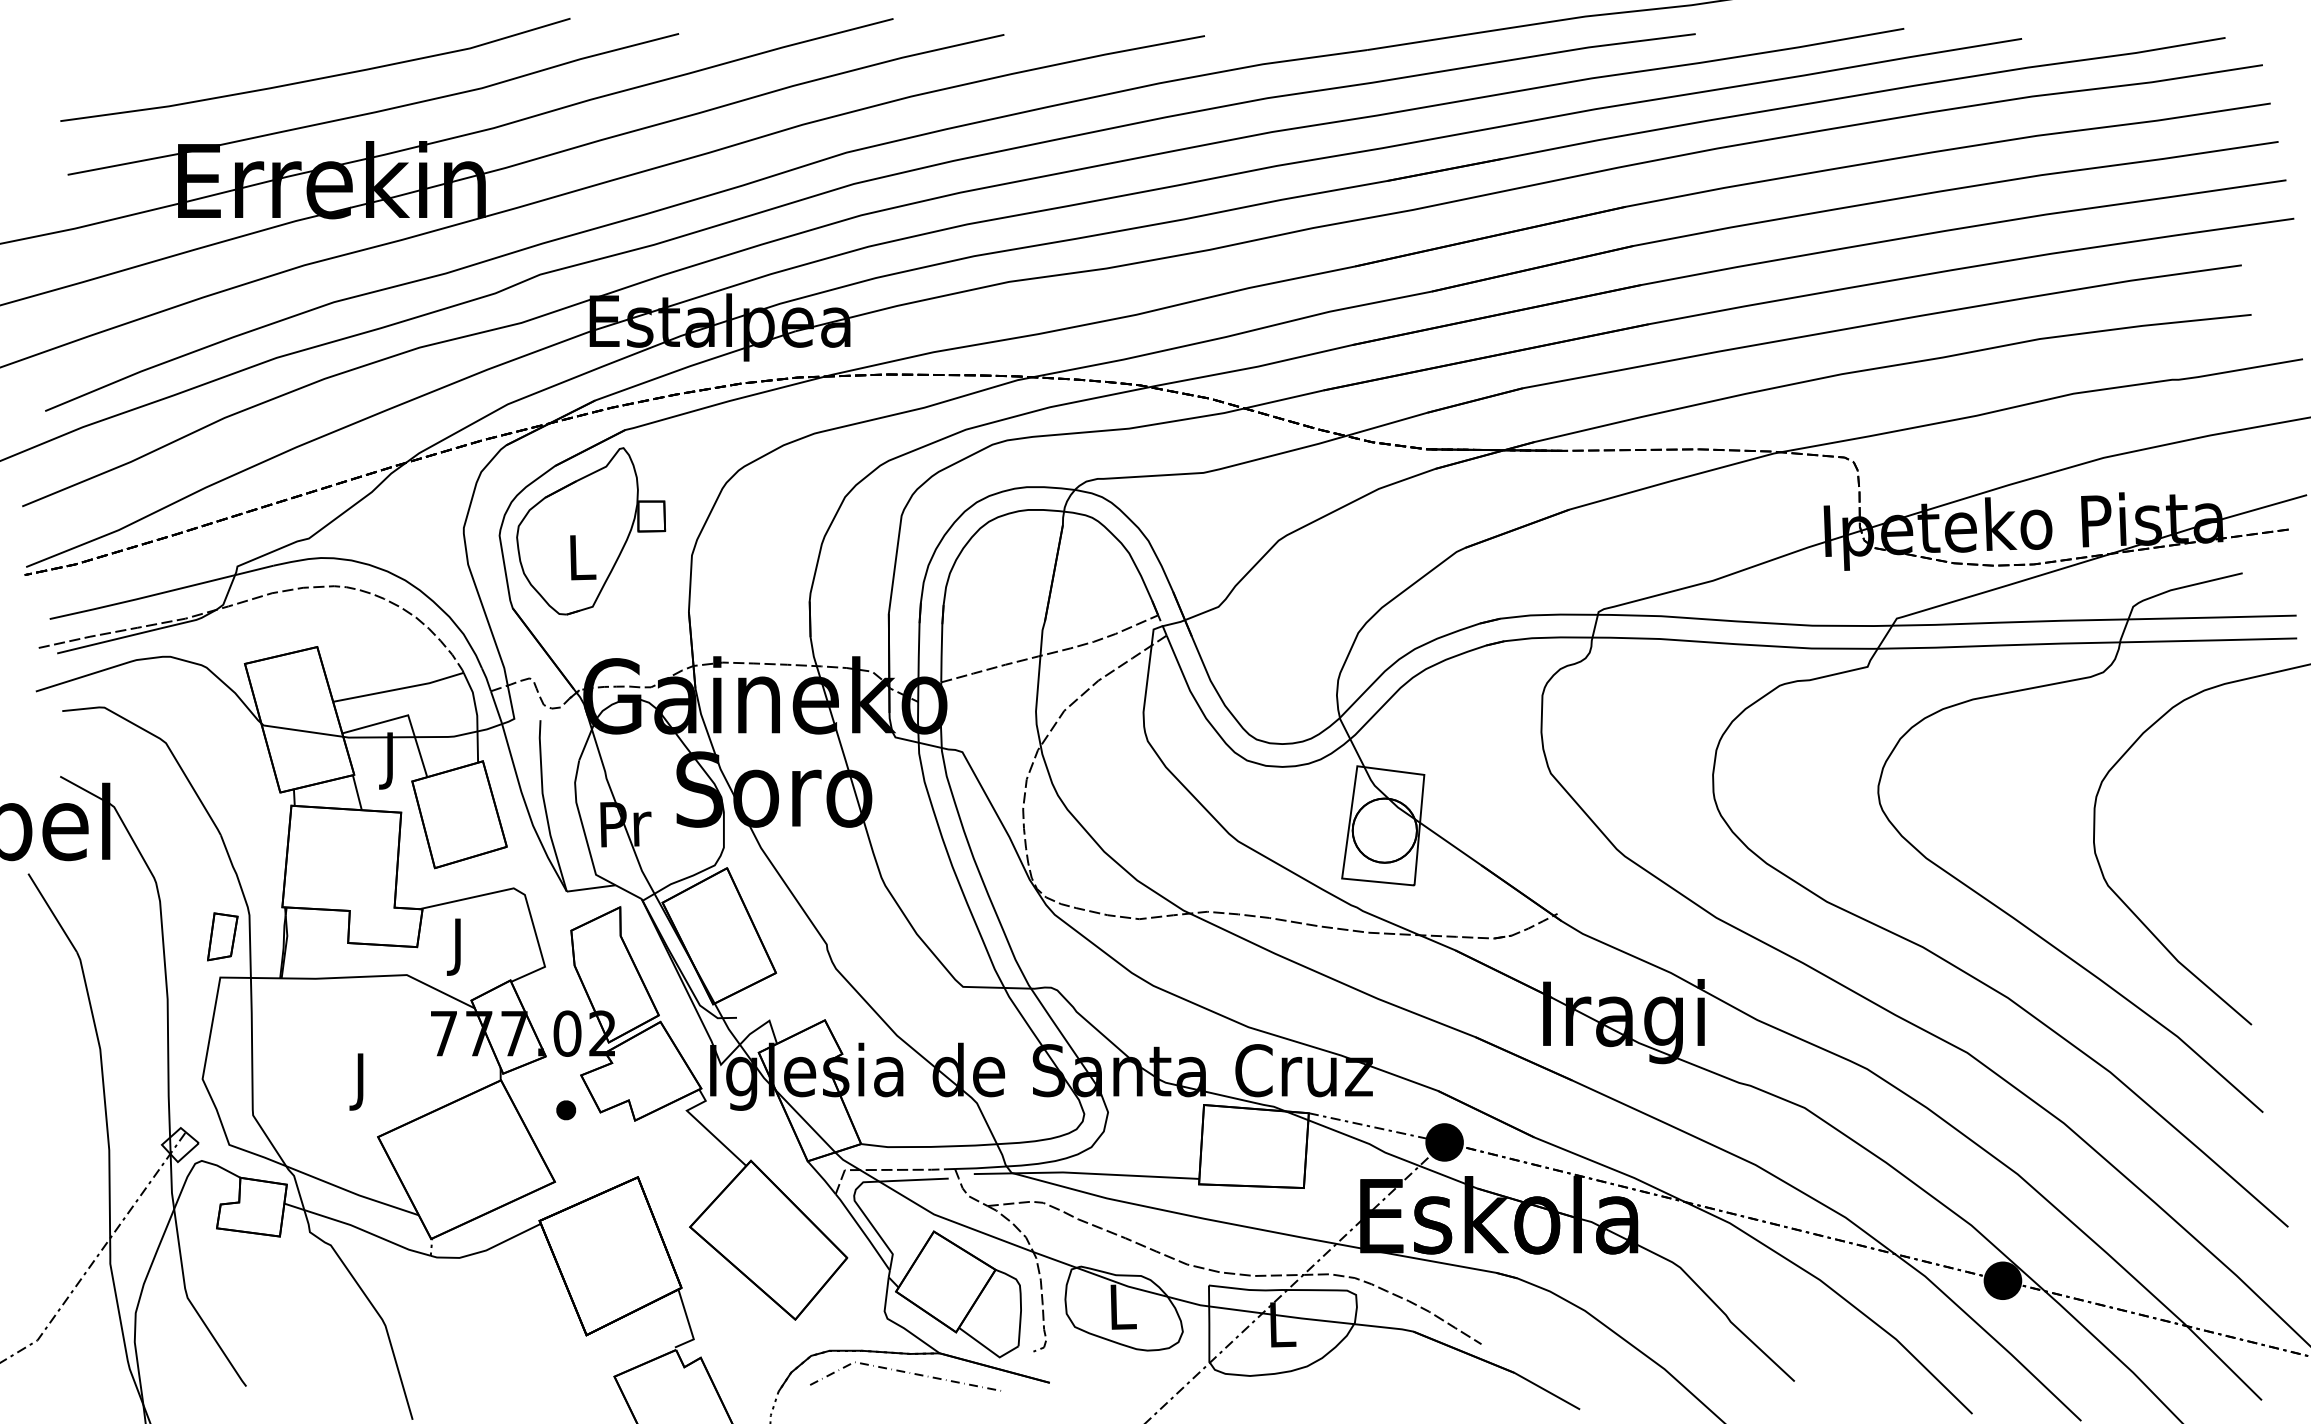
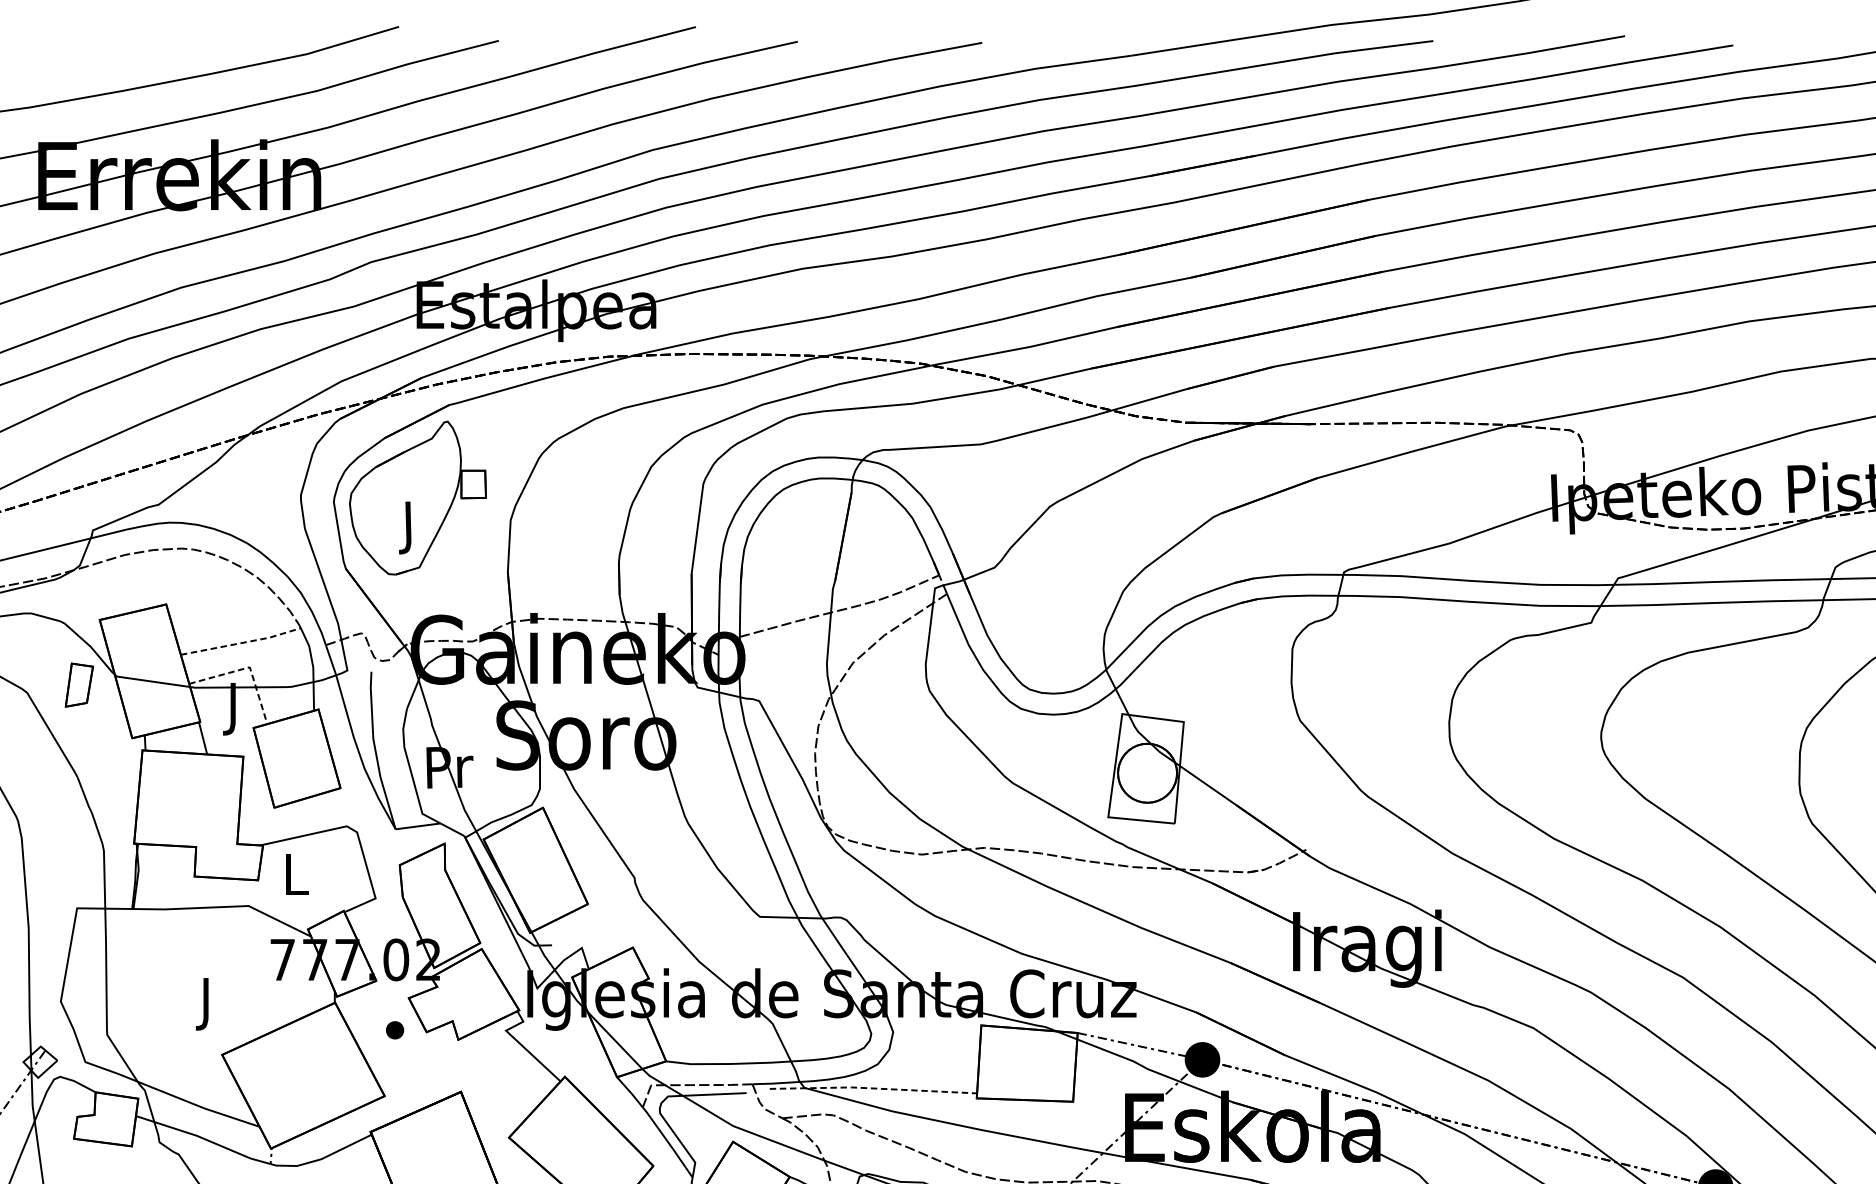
text: (583, 563) -> (410, 527), L -> J
line: (399, 689) -> (241, 643), solid -> dashed
line: (407, 715) -> (249, 667), solid -> dashed
part: (222, 936) -> (79, 684), moved
text: (459, 946) -> (296, 879), J -> L
line: (1085, 1173) -> (872, 1088), solid -> dashed

